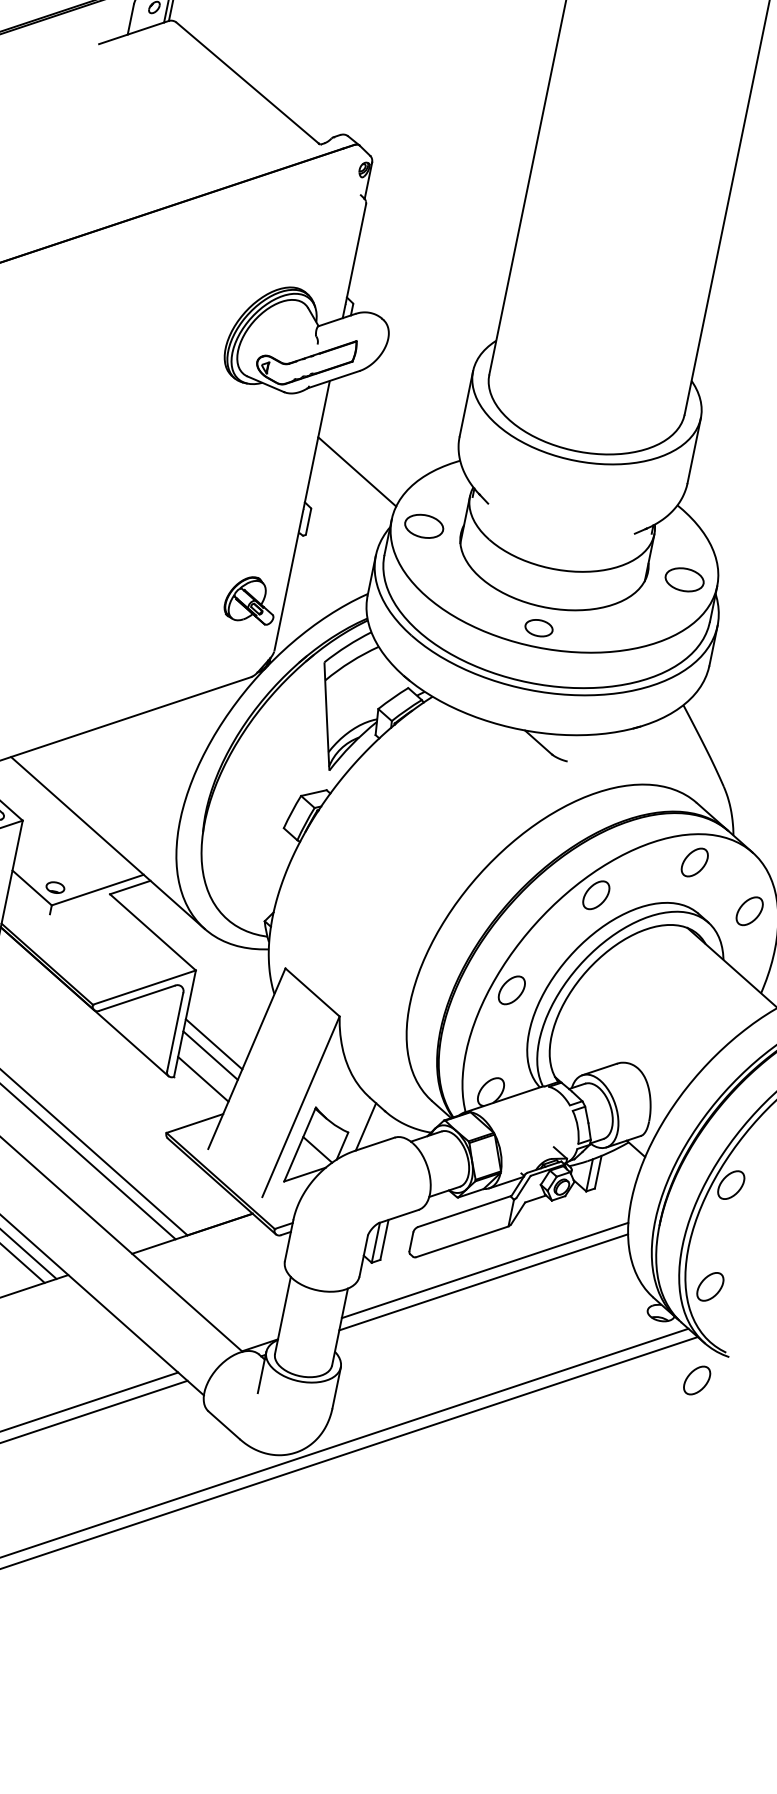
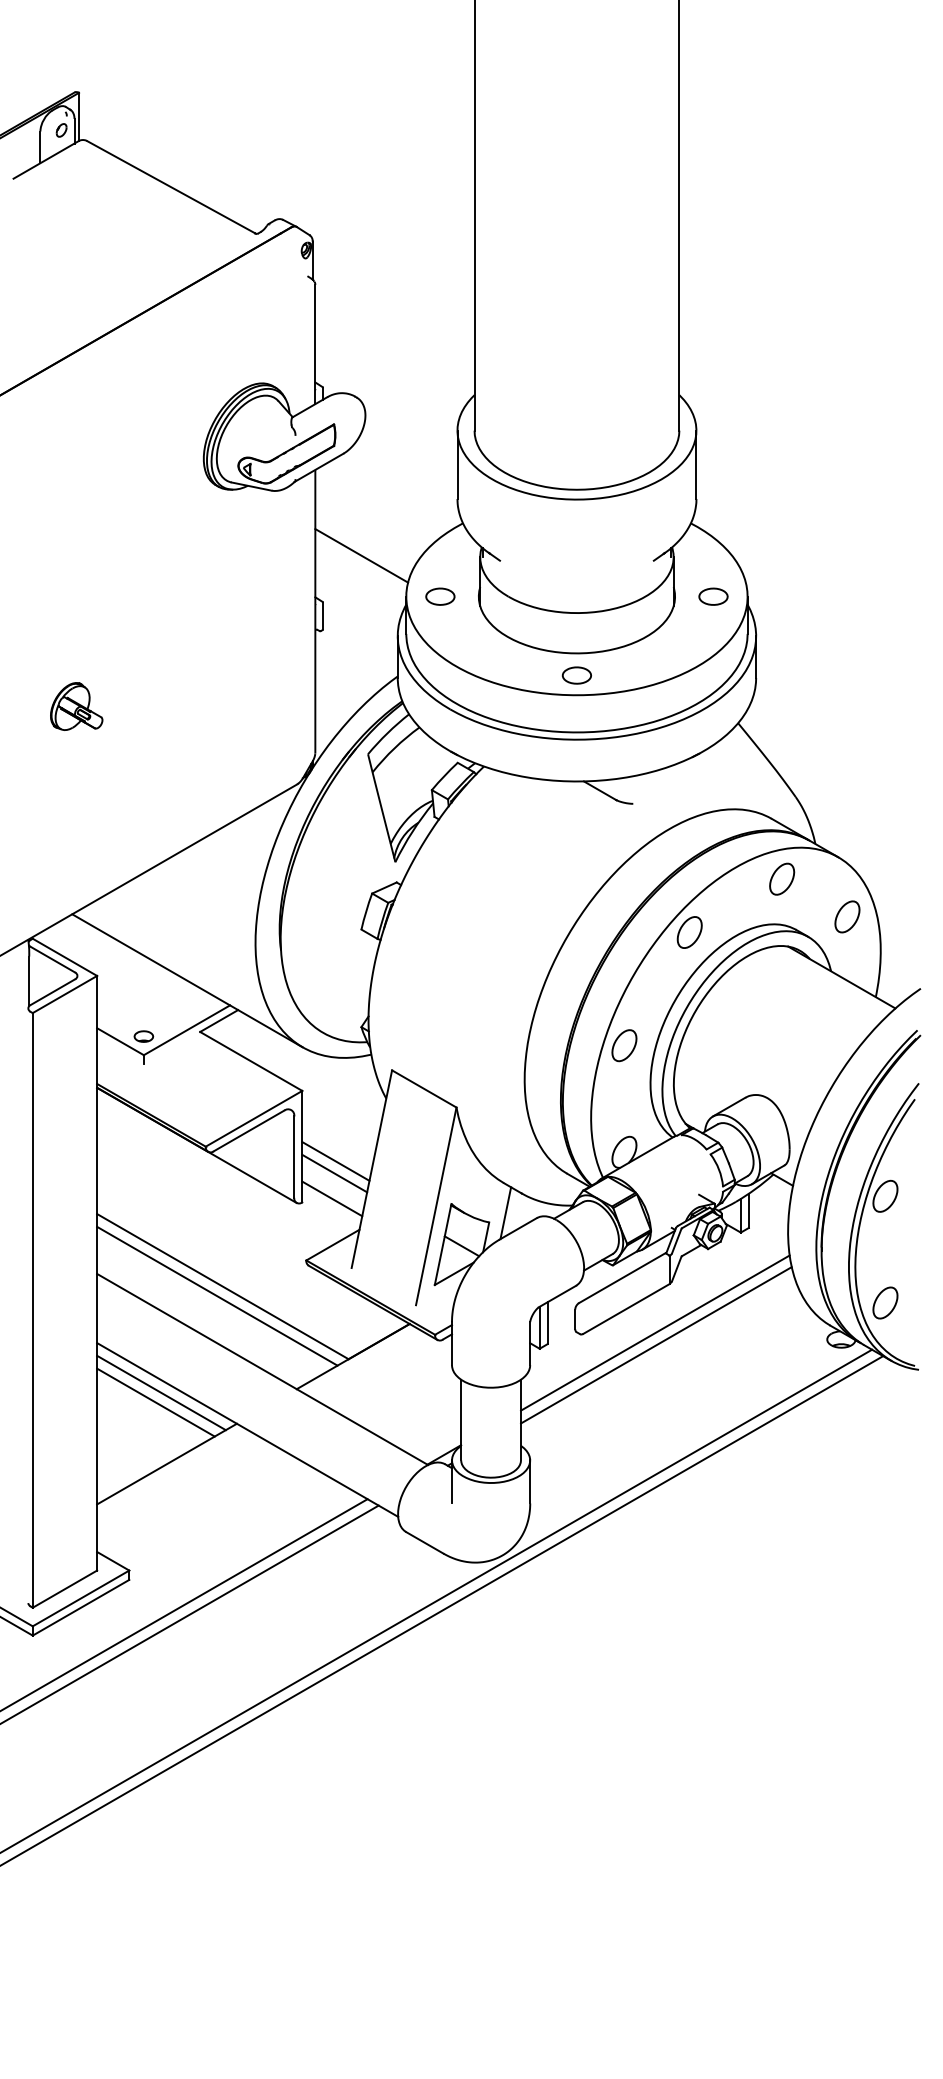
part: (424, 526) -> (440, 596), size x0.71
part: (684, 579) -> (713, 596), size x0.71
part: (251, 599) -> (76, 706), moved
part: (697, 1380) -> (891, 1399), removed

